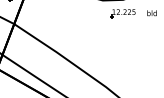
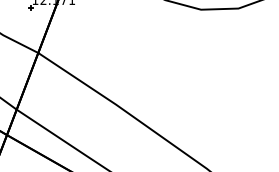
part: (122, 13) -> (237, 33), removed

